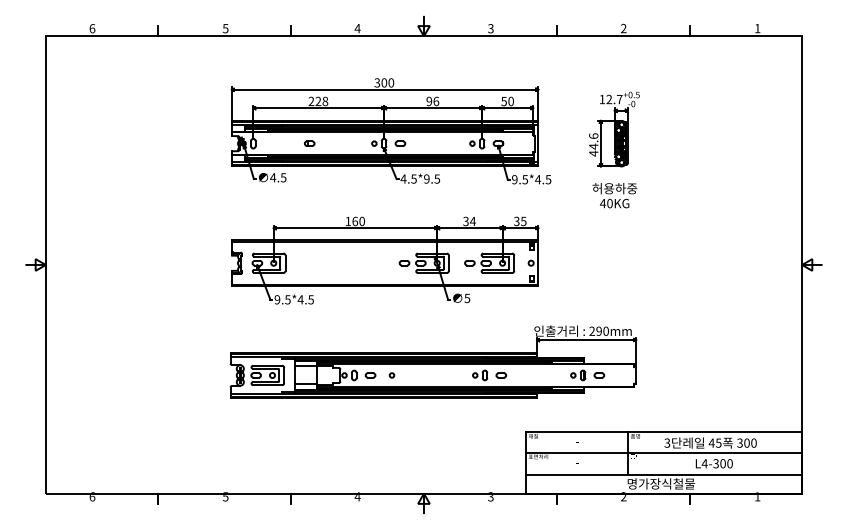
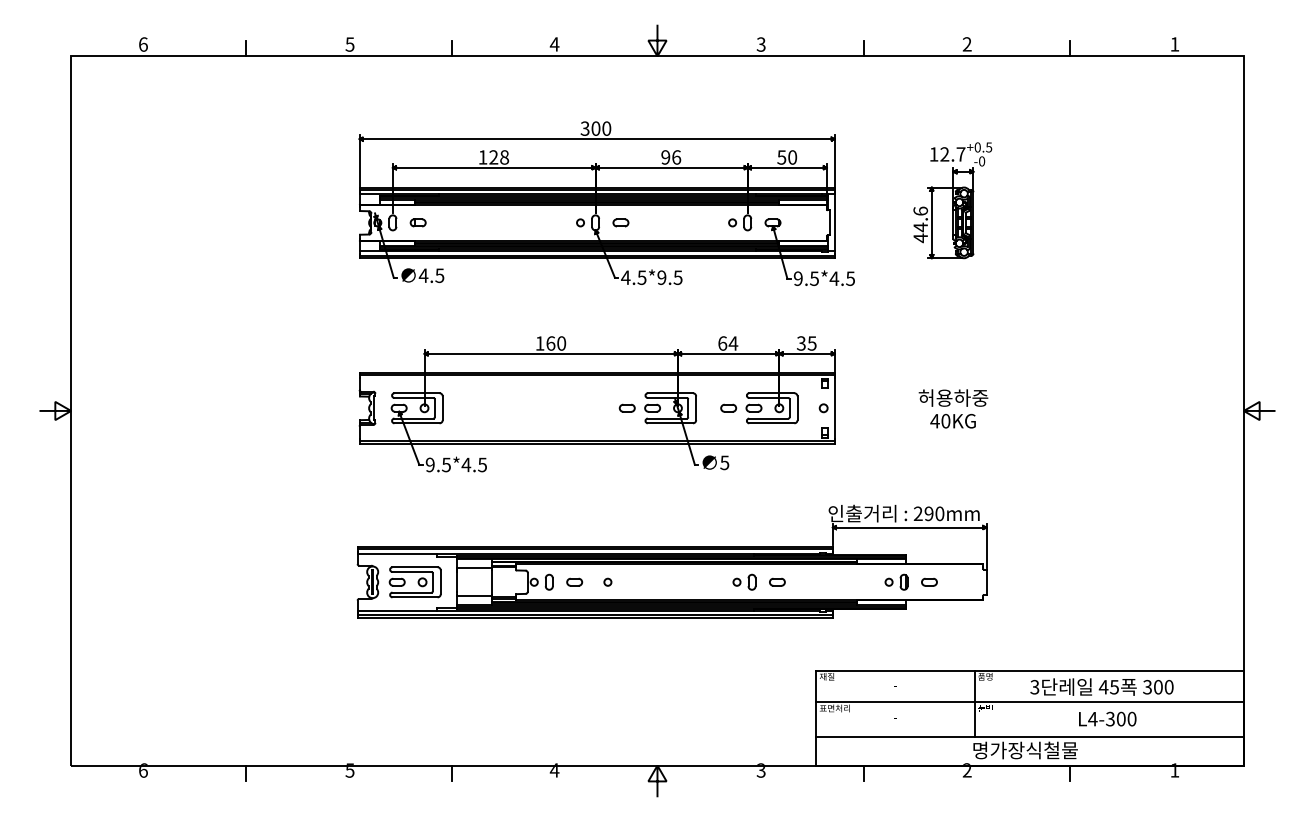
text: (311, 100) -> (483, 155), 228 -> 128
part: (309, 143) -> (417, 222), moved
text: (614, 195) -> (952, 408), moved
text: (465, 221) -> (721, 343), 34 -> 64

